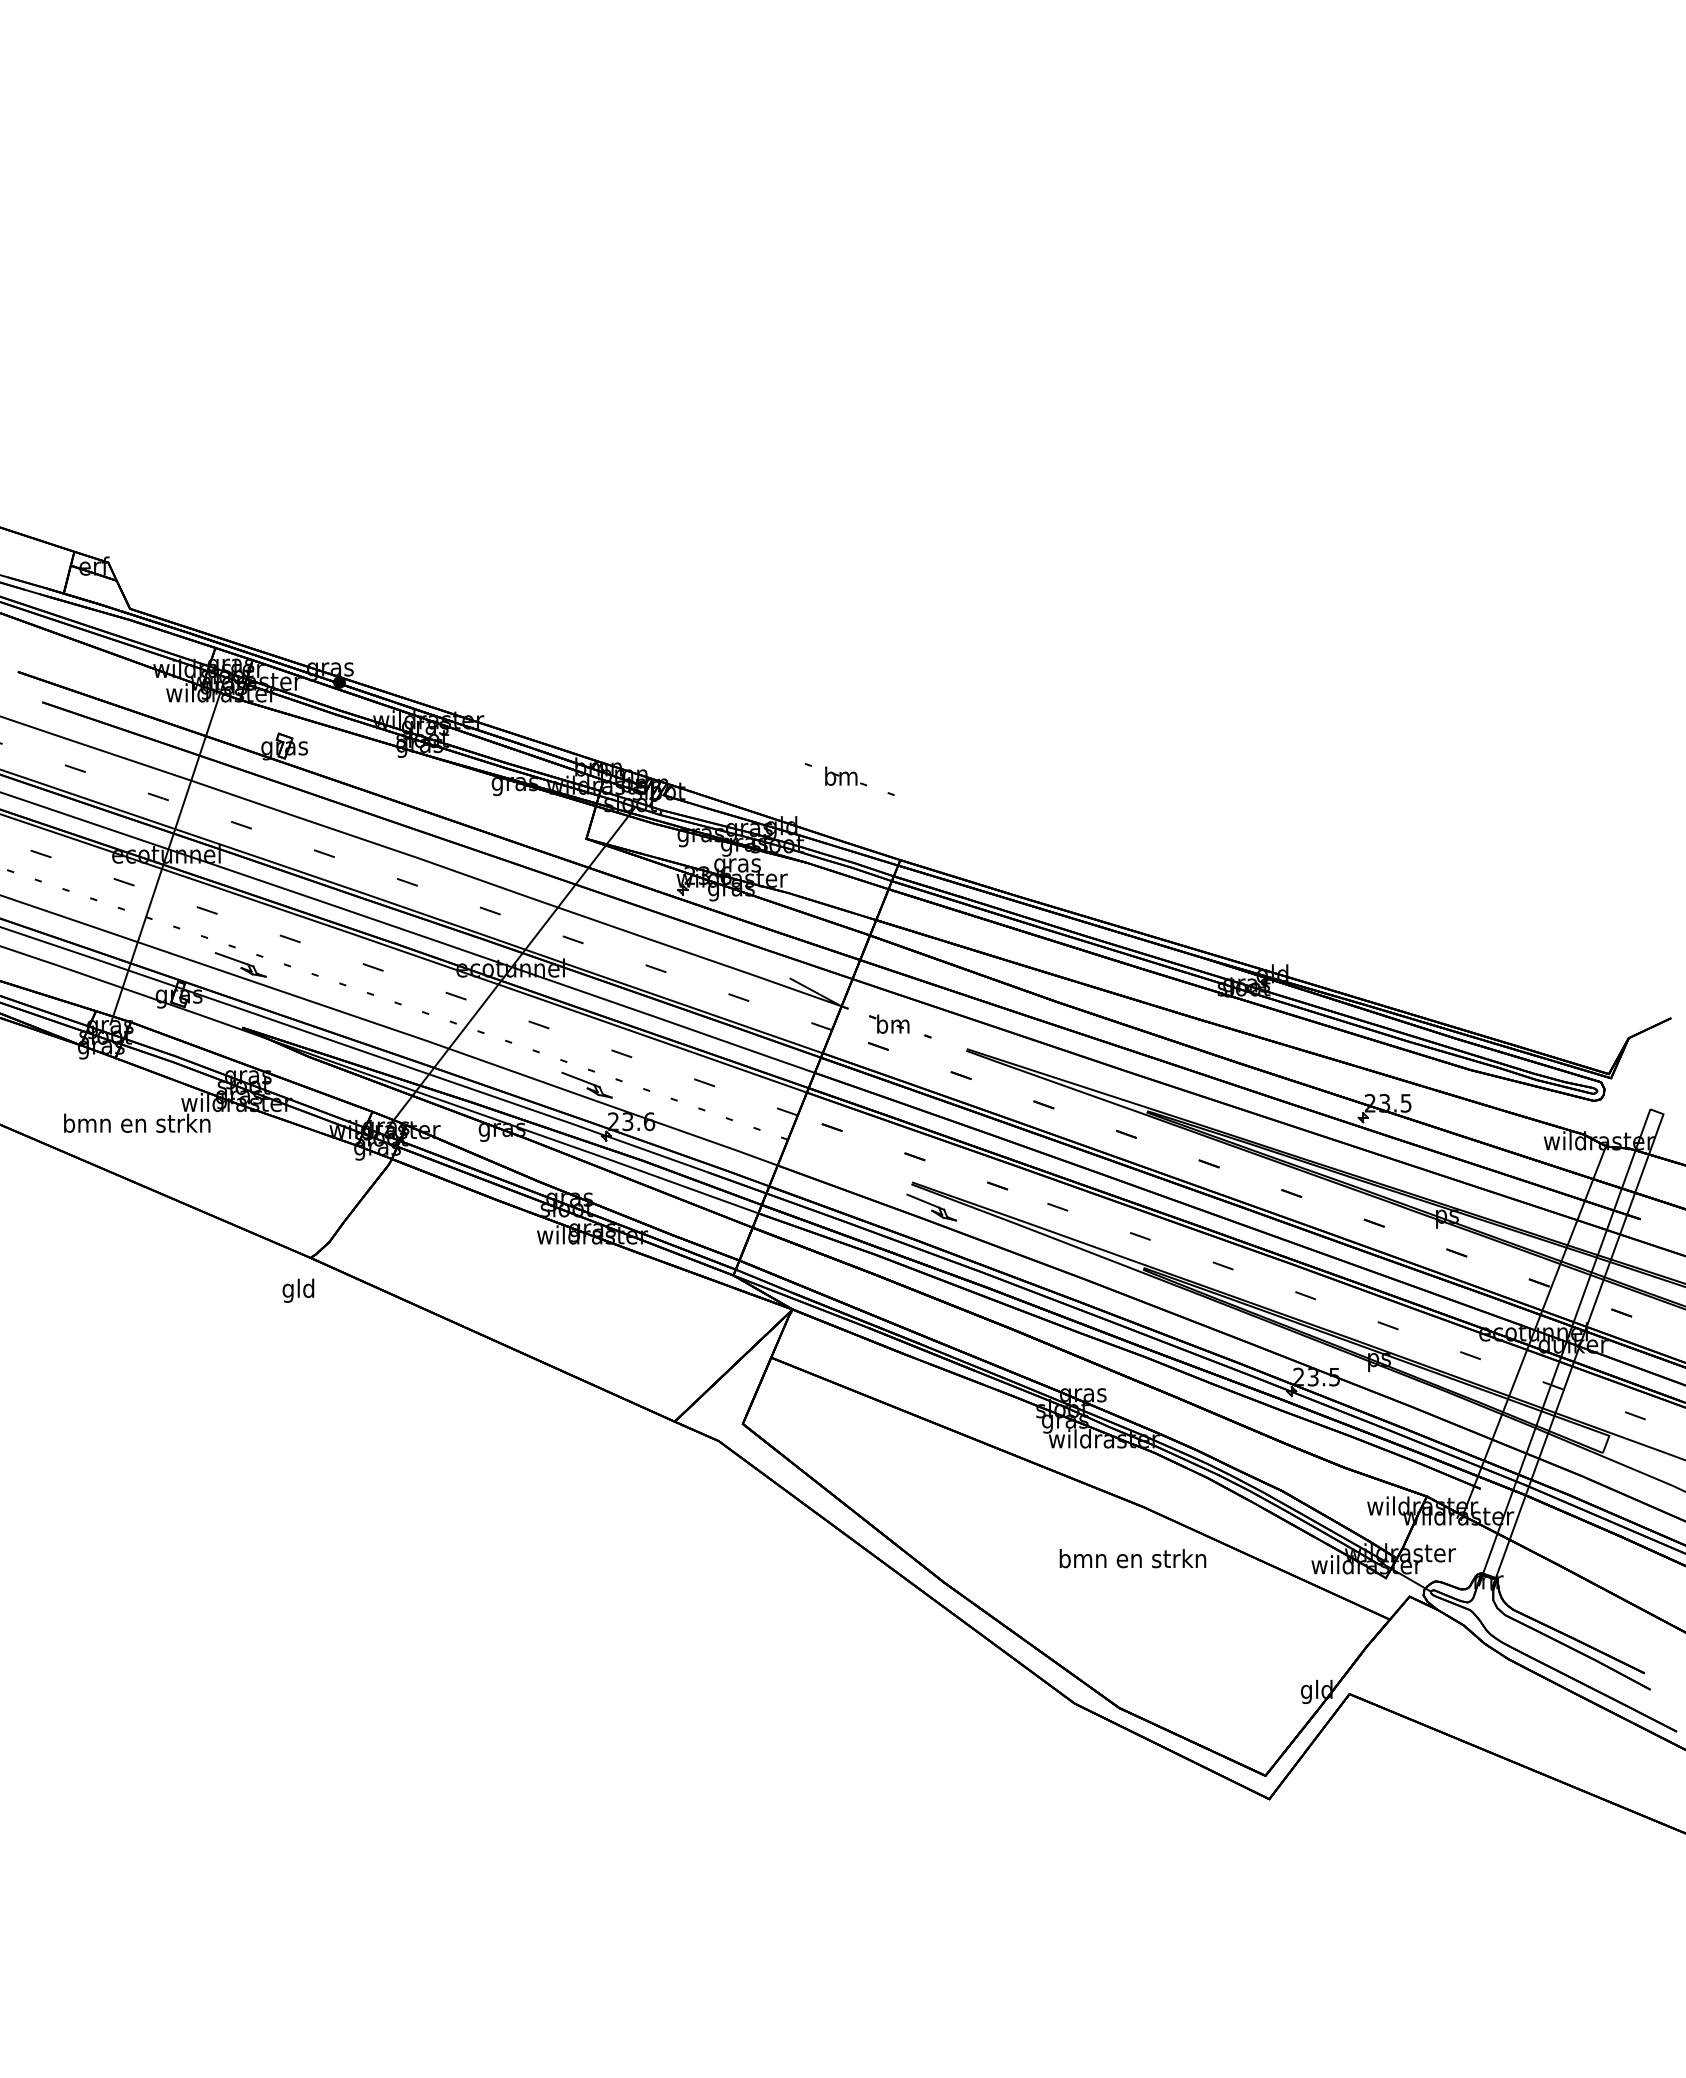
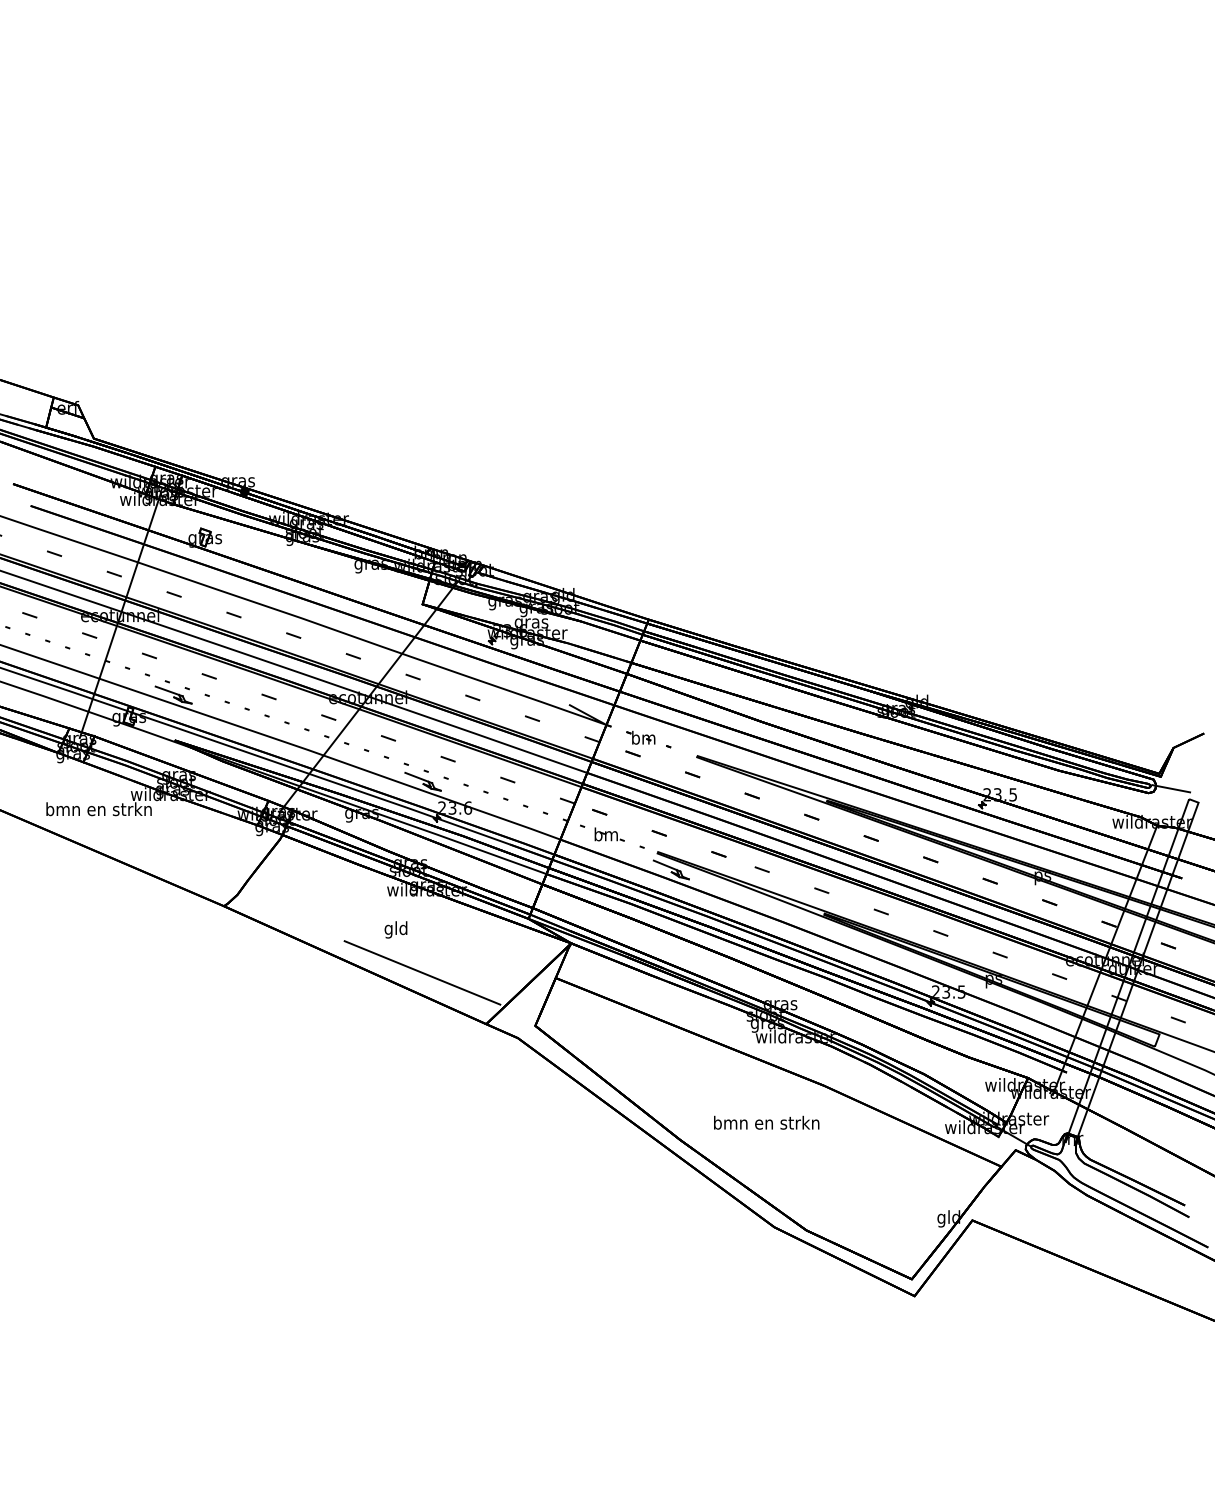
part: (849, 779) -> (612, 836), moved
line: (1625, 1094) -> (1171, 788), added
text: (298, 1290) -> (396, 929), moved
line: (586, 1350) -> (422, 972), added
text: (1132, 1558) -> (766, 1122), moved

